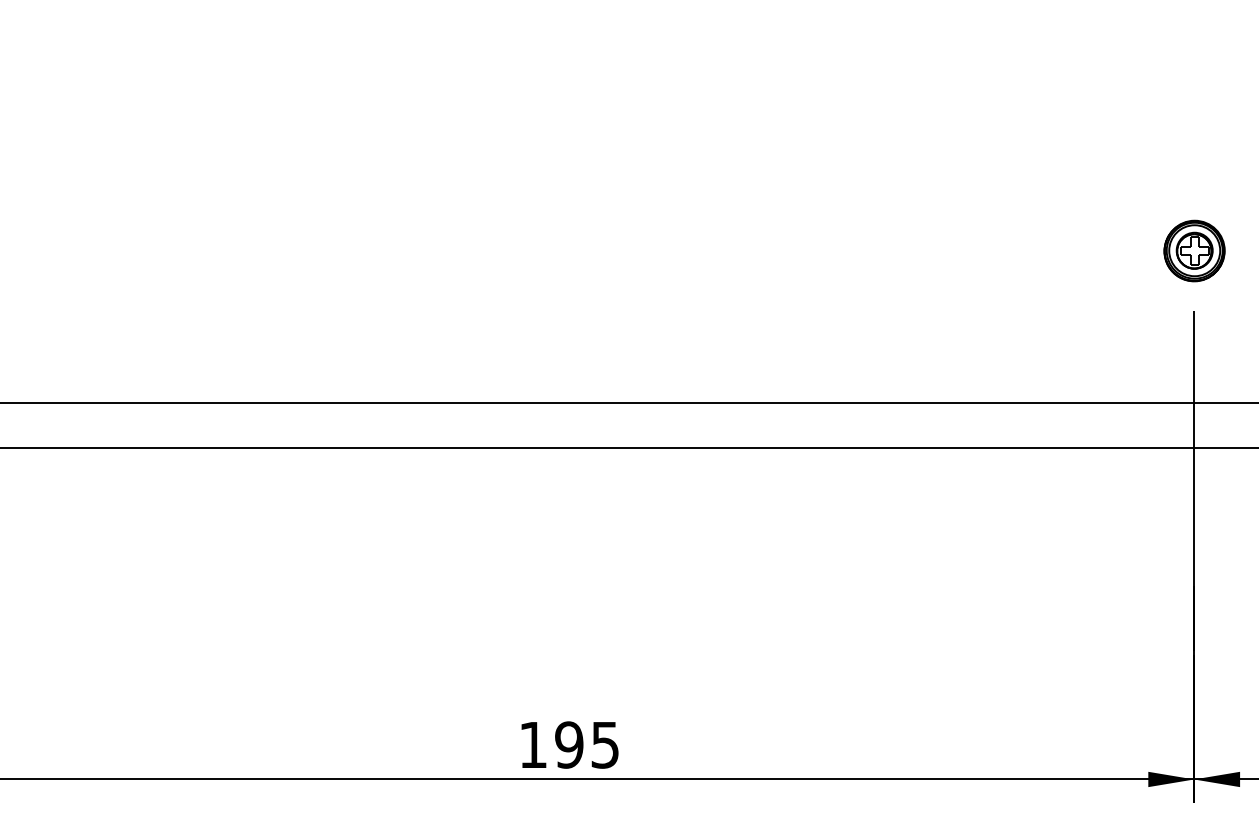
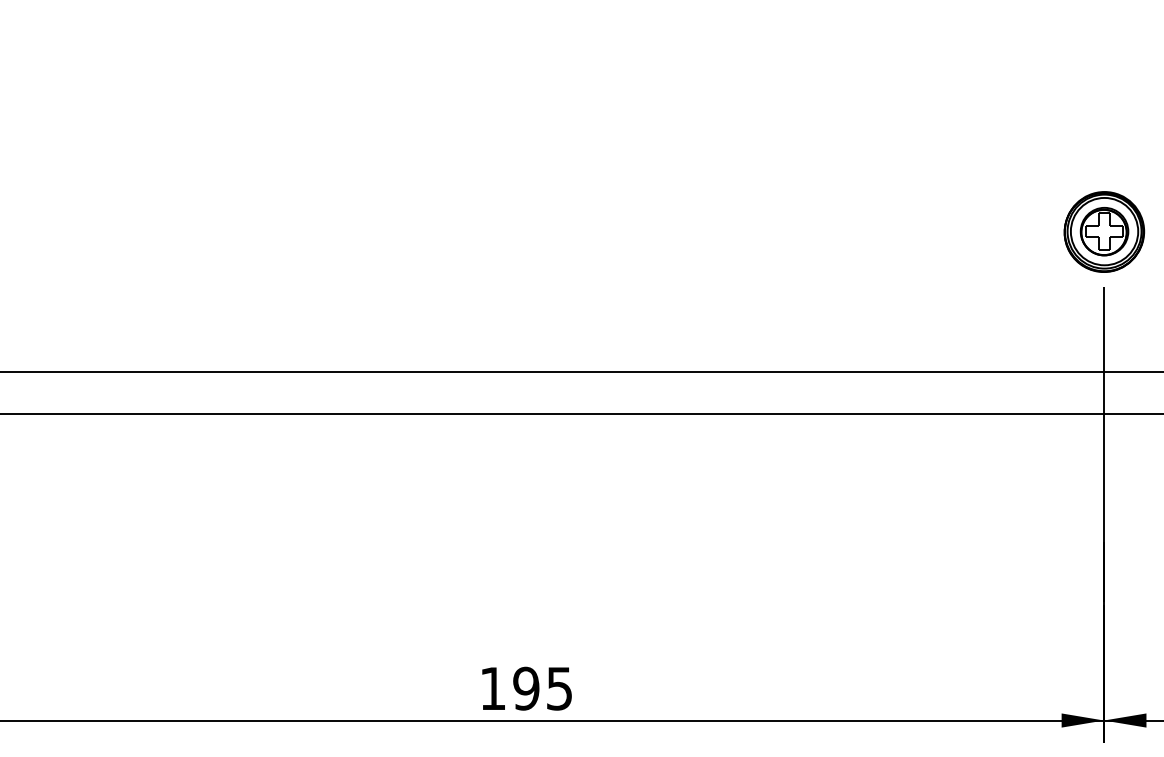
part: (1194, 250) -> (1104, 231), size x1.43

